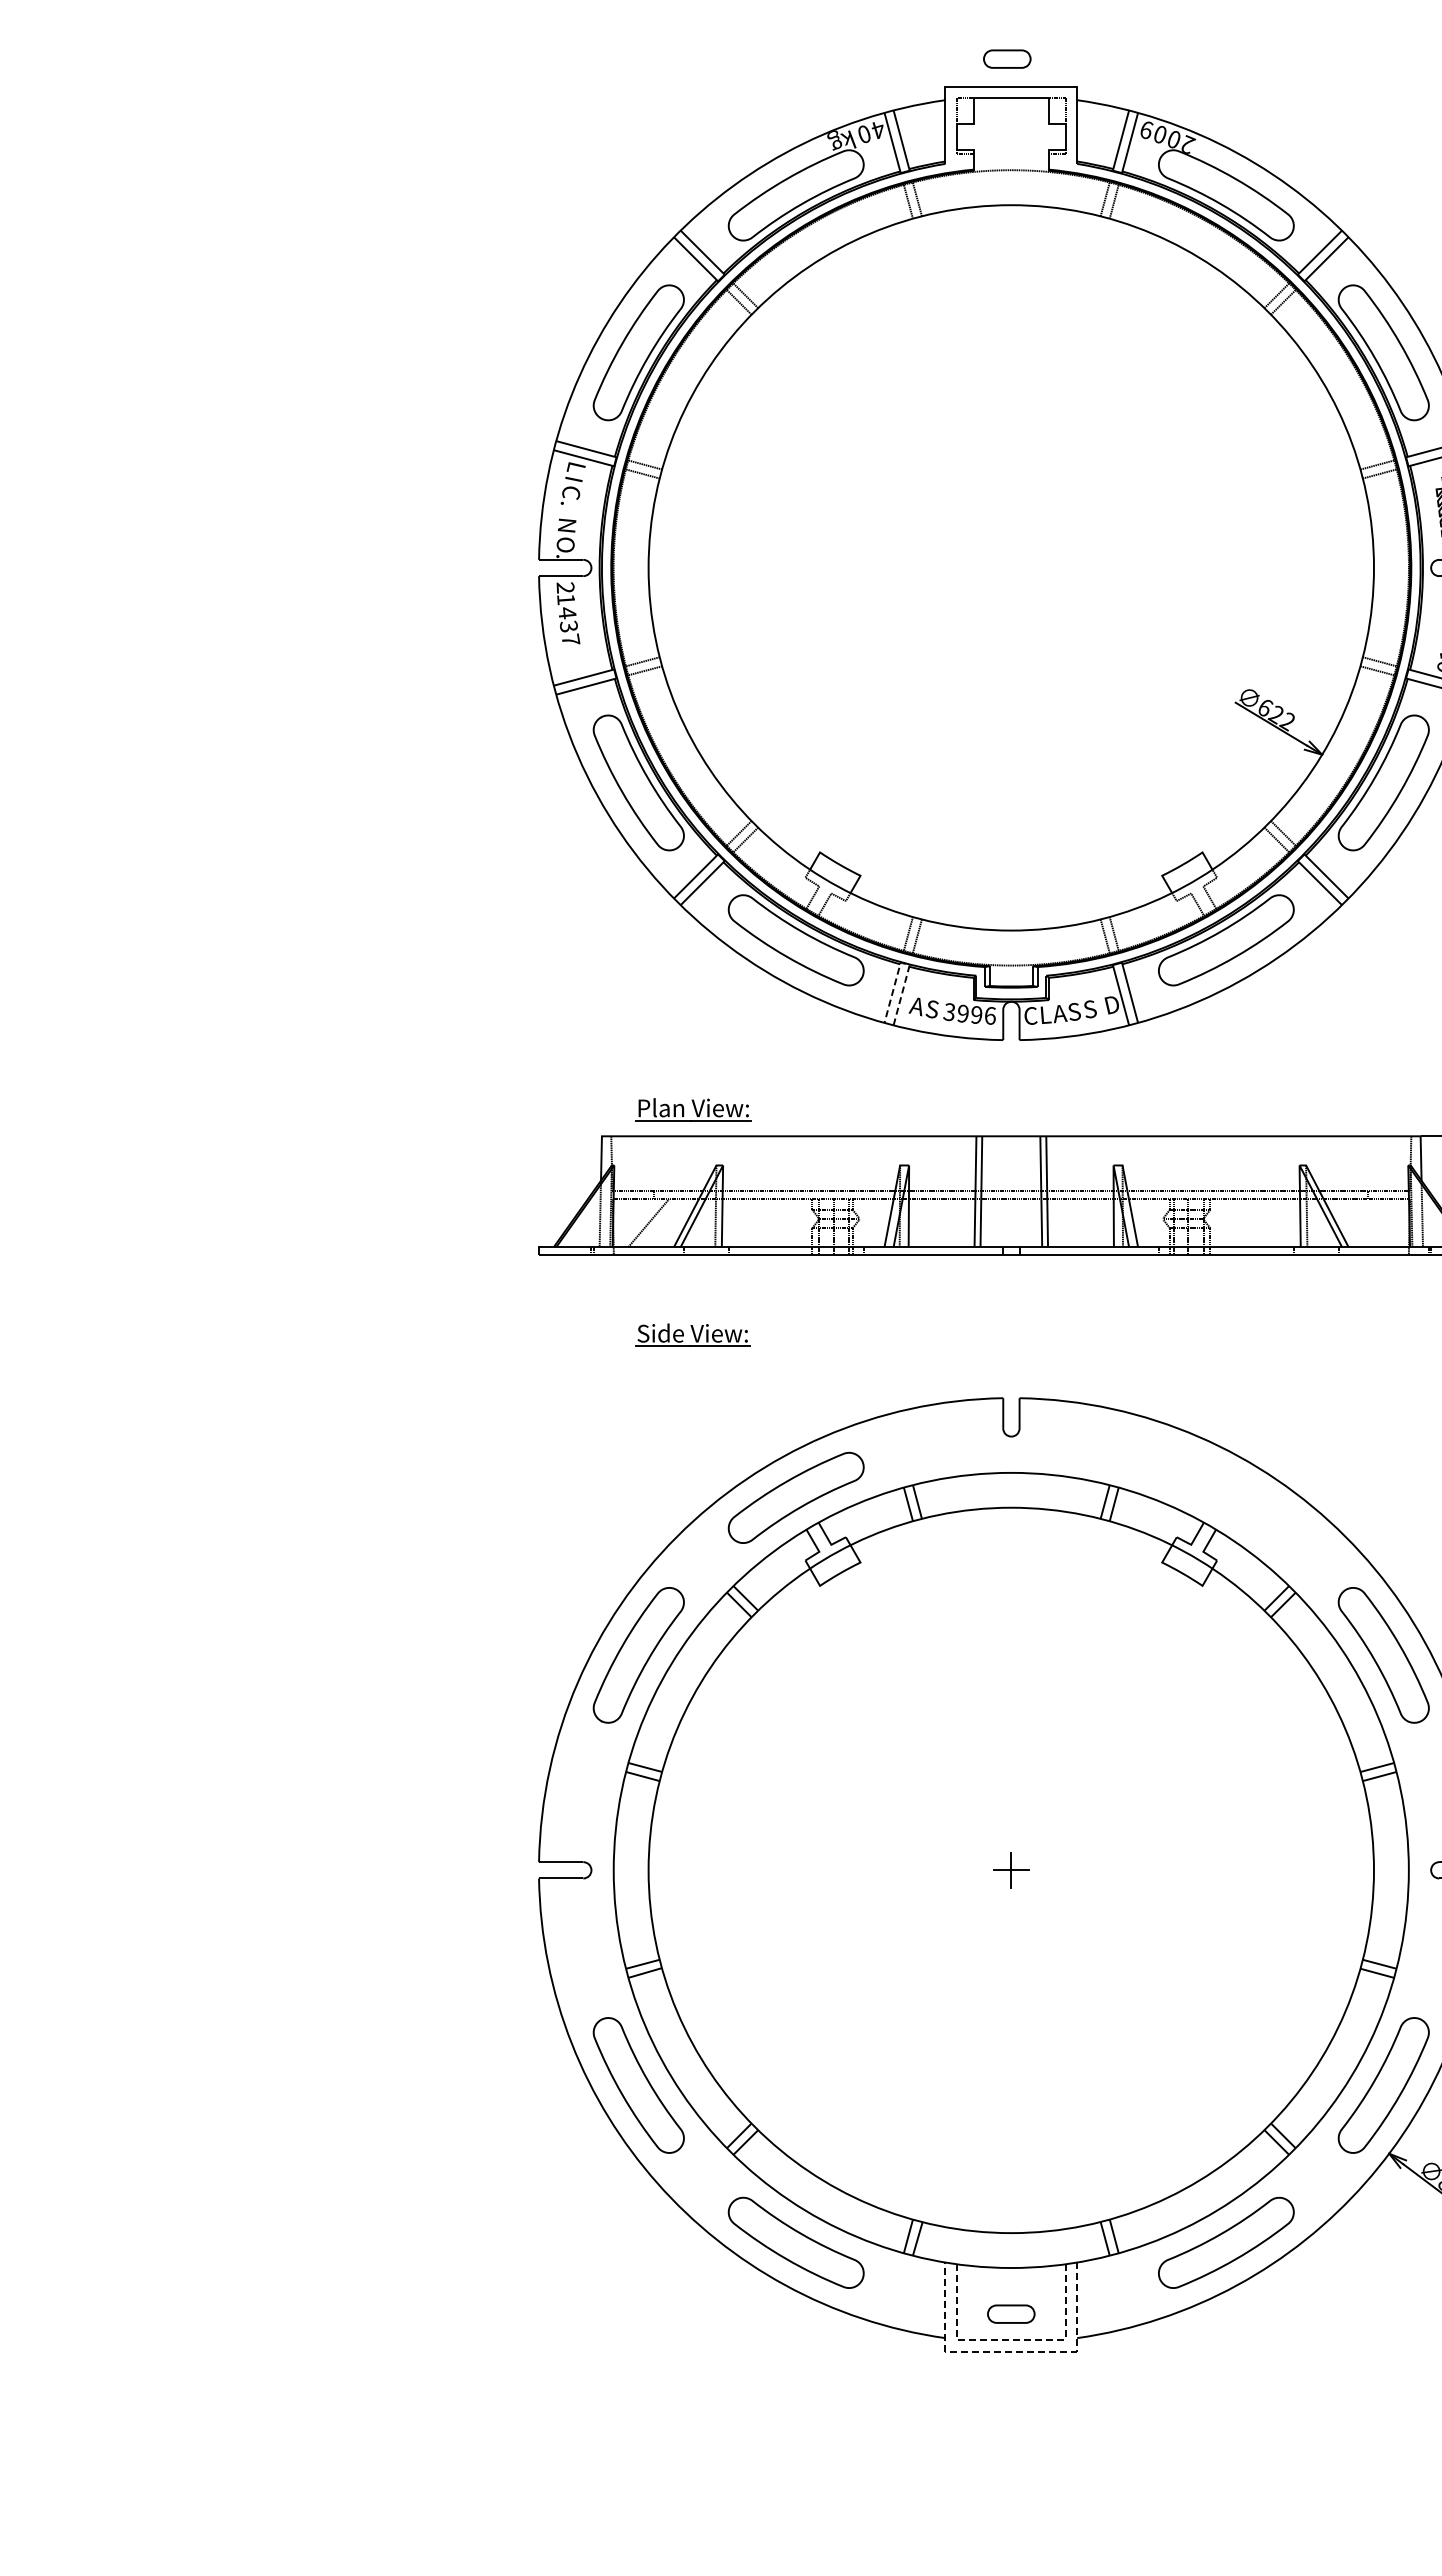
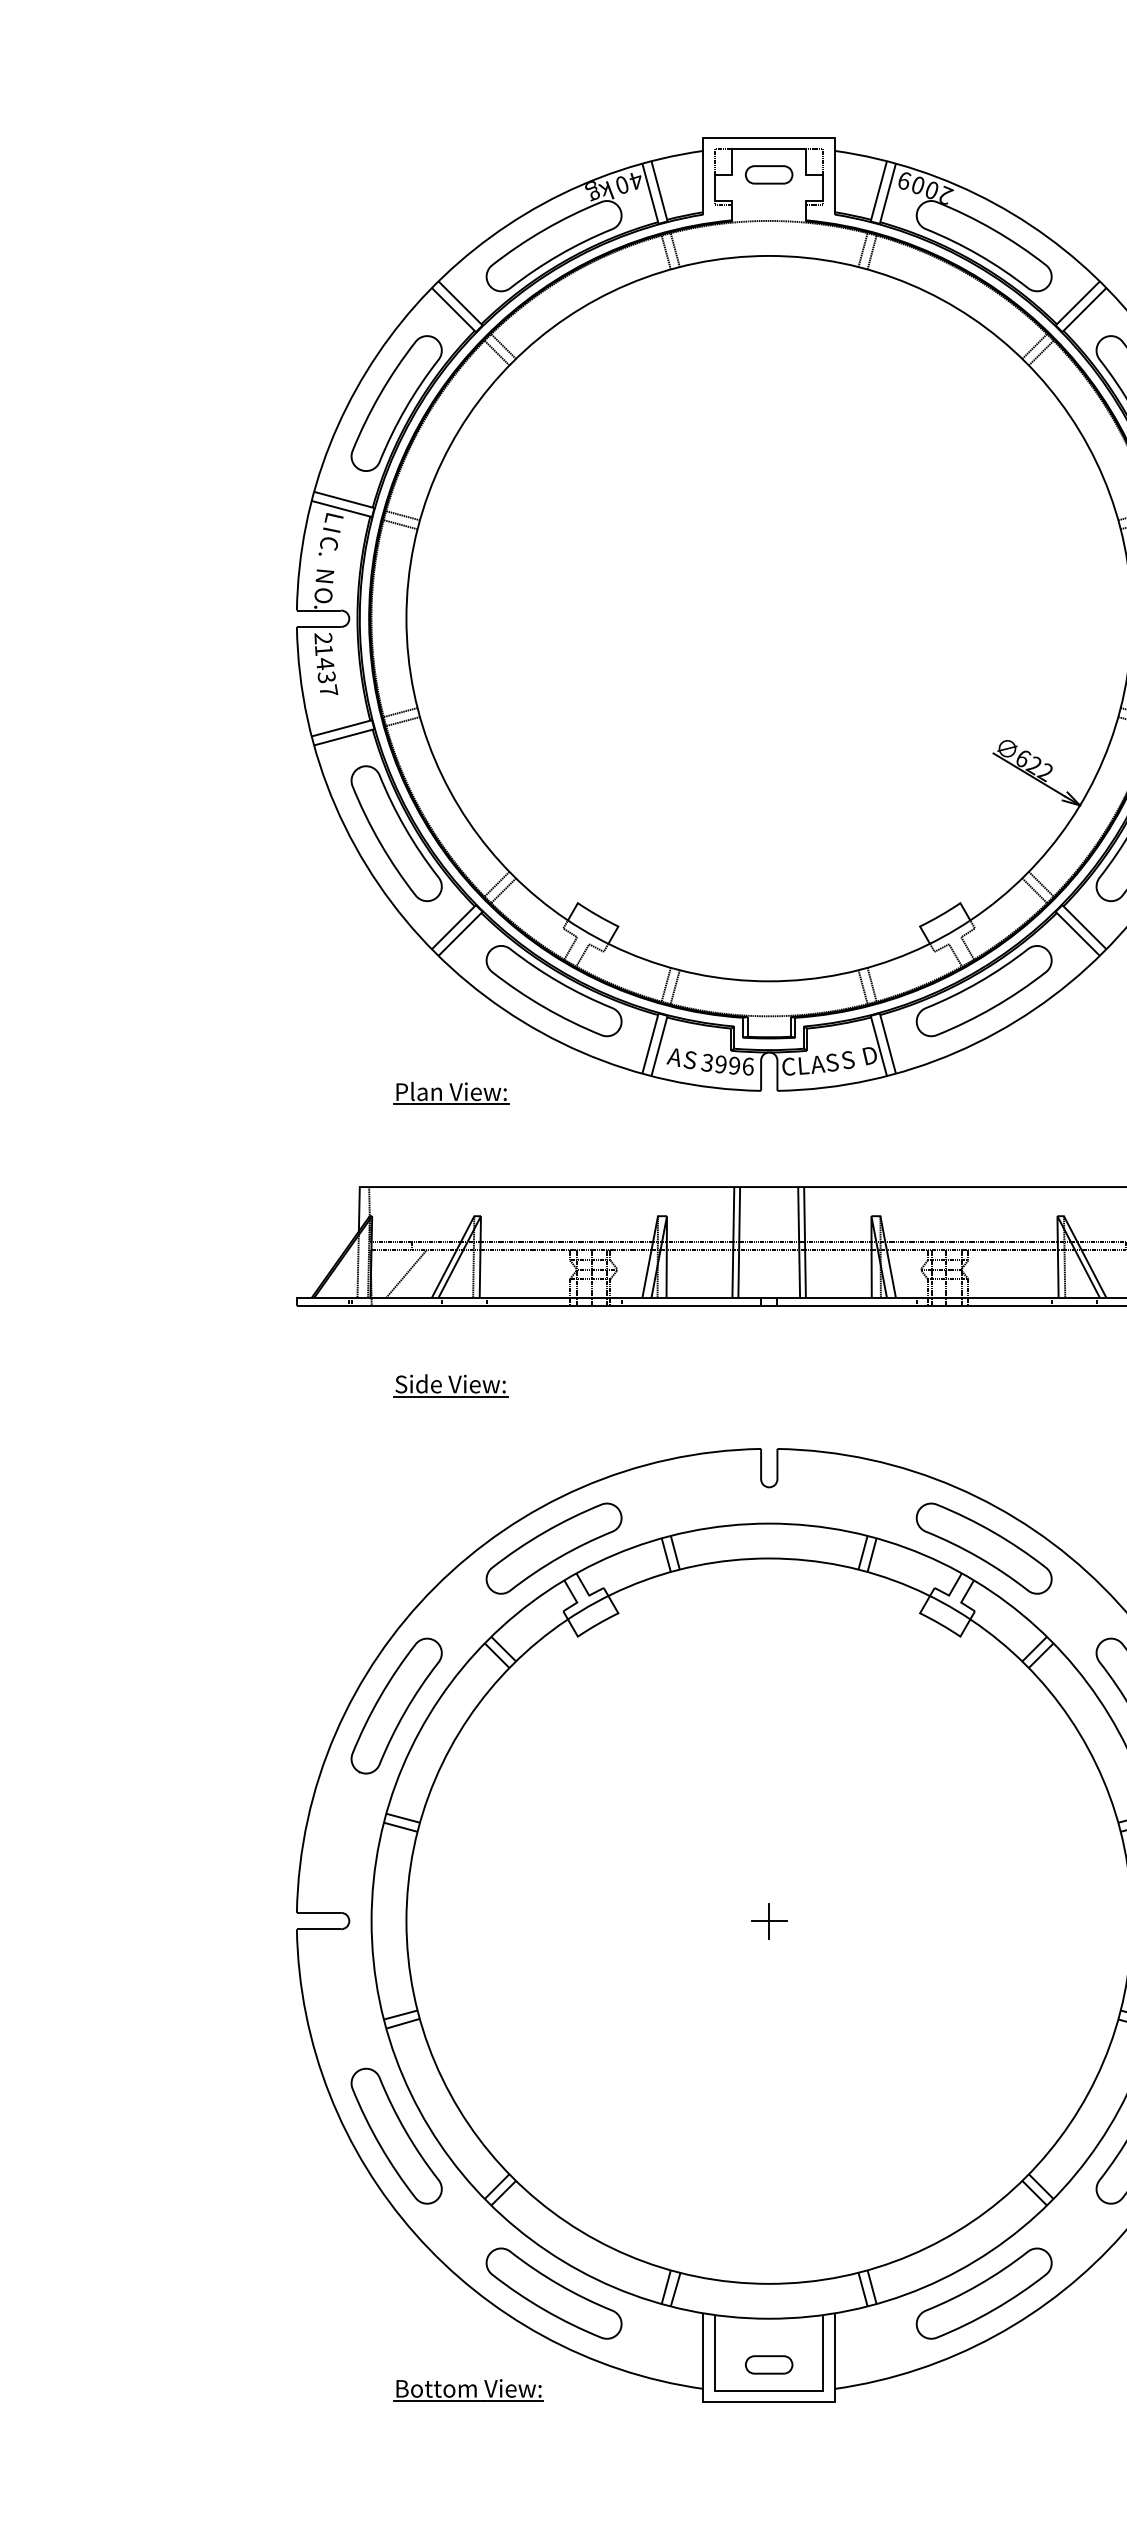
part: (1007, 58) -> (769, 174), moved
line: (905, 963) -> (663, 1014), dashed -> solid
part: (693, 1109) -> (451, 1093), moved
part: (1226, 1497) -> (984, 1548), added
part: (710, 2339) -> (468, 2390), added
line: (1010, 2339) -> (768, 2390), dashed -> solid
line: (1011, 2351) -> (769, 2402), dashed -> solid

